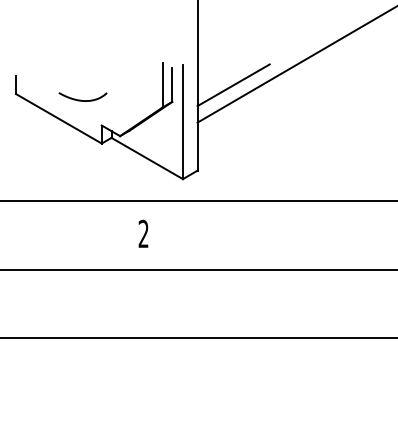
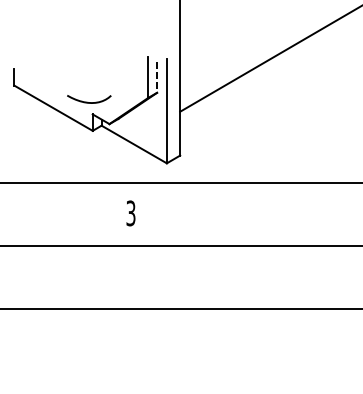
line: (172, 85) -> (157, 77), solid -> dashed
line: (233, 85) -> (212, 77), removed
curve: (80, 99) -> (87, 101), moved
text: (143, 234) -> (130, 213), 2 -> 3

